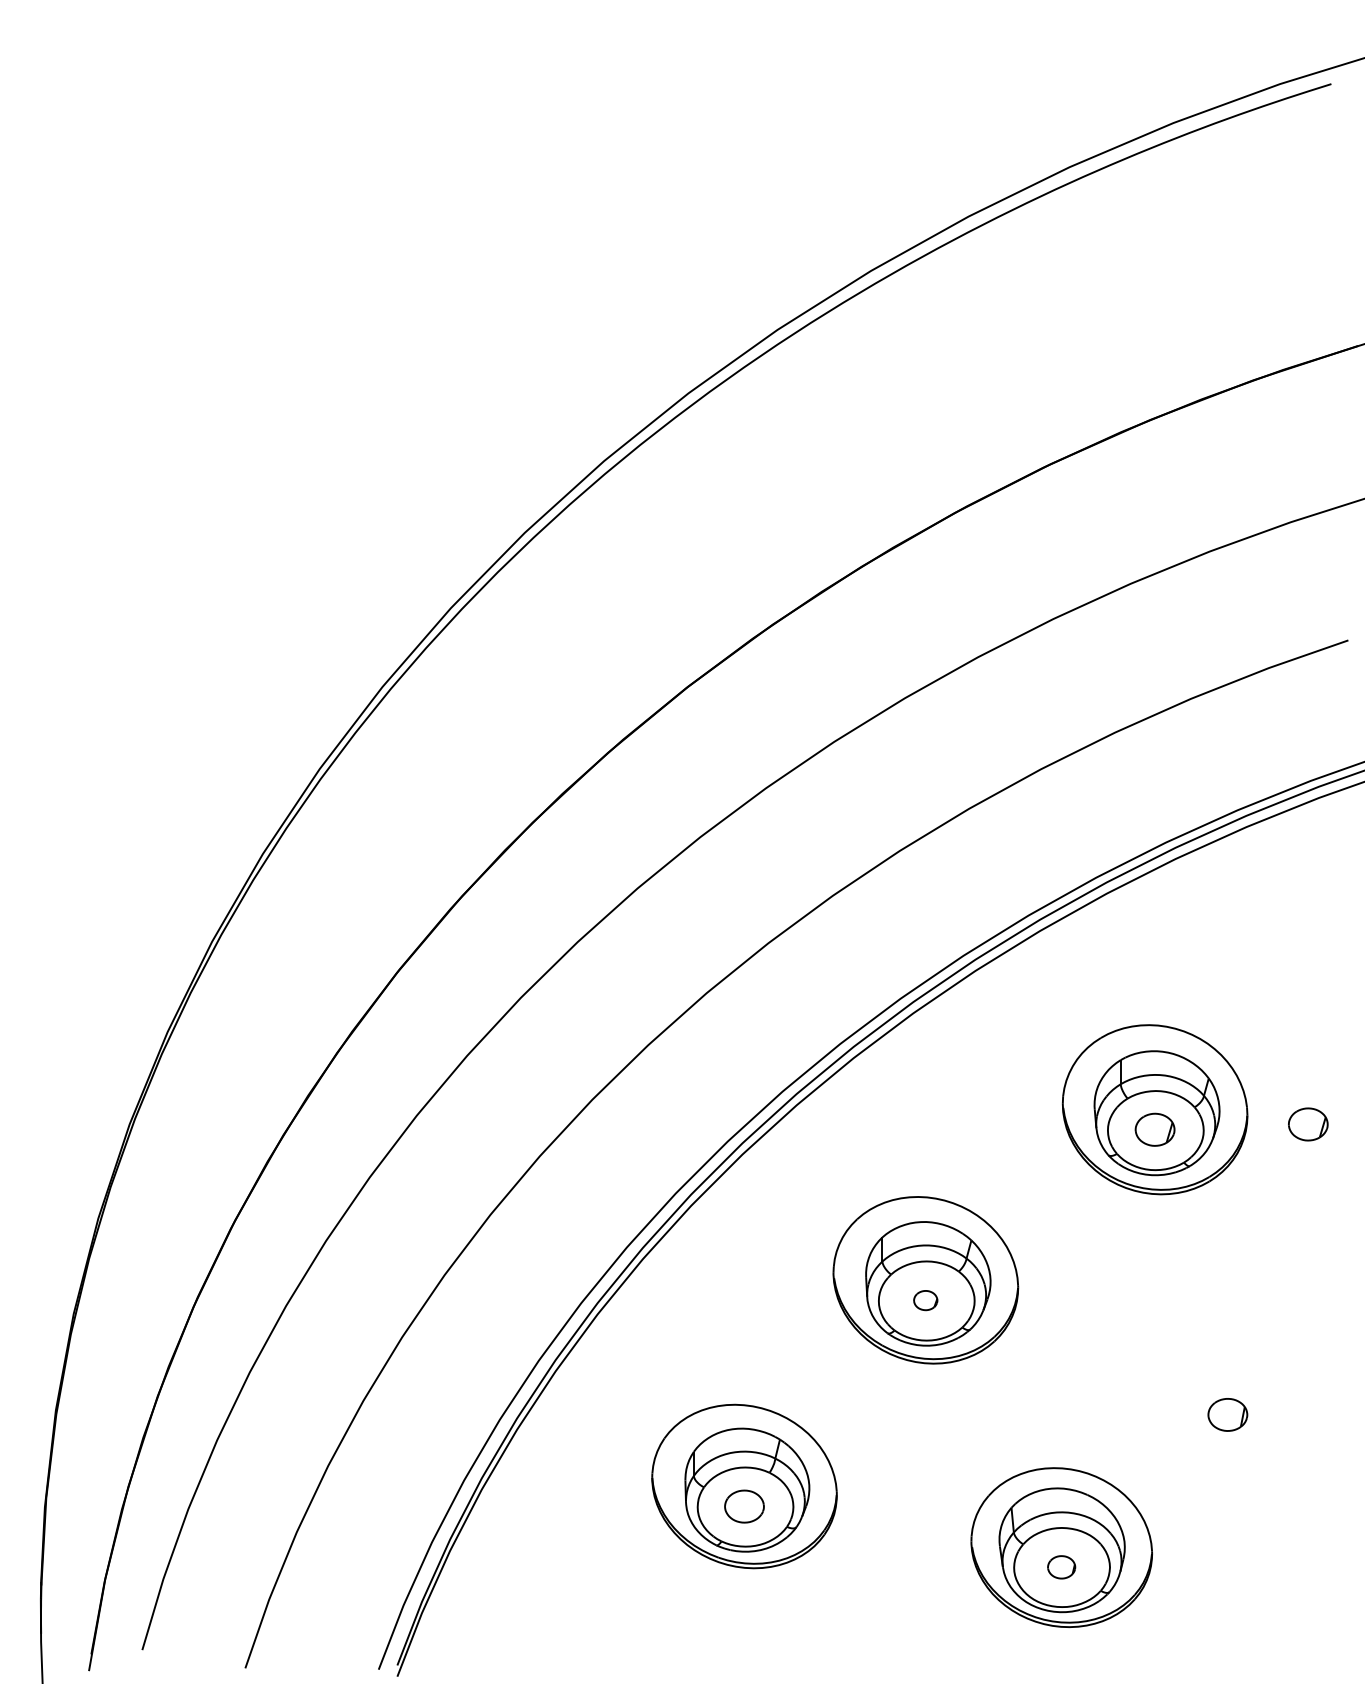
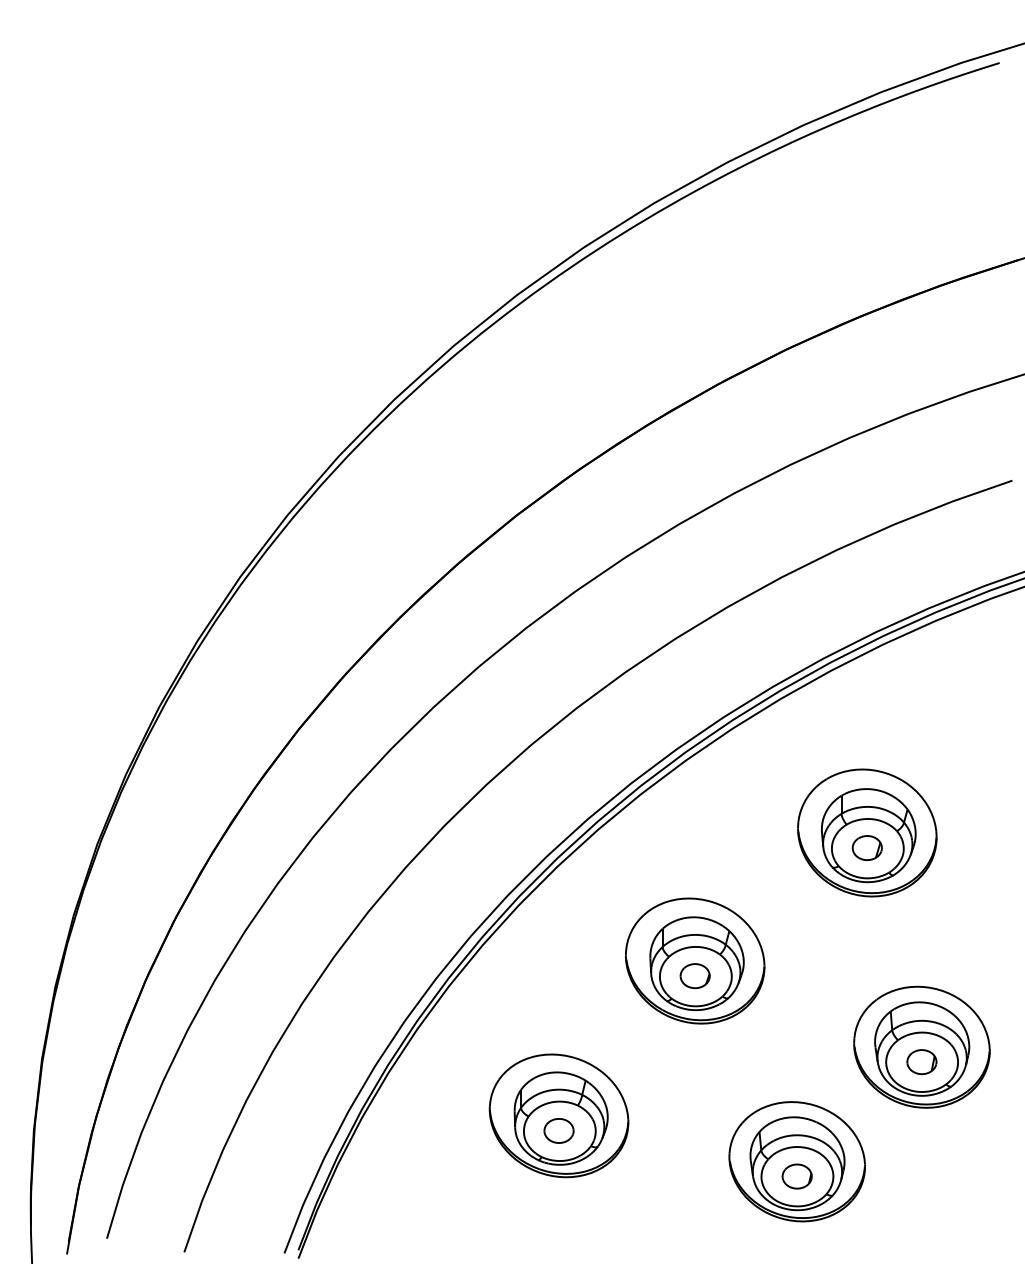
part: (1307, 1123) -> (981, 843), removed
part: (924, 1300) -> (694, 976), size x1.67
part: (1227, 1394) -> (921, 1046), added
part: (1060, 1567) -> (796, 1176), size x1.43

